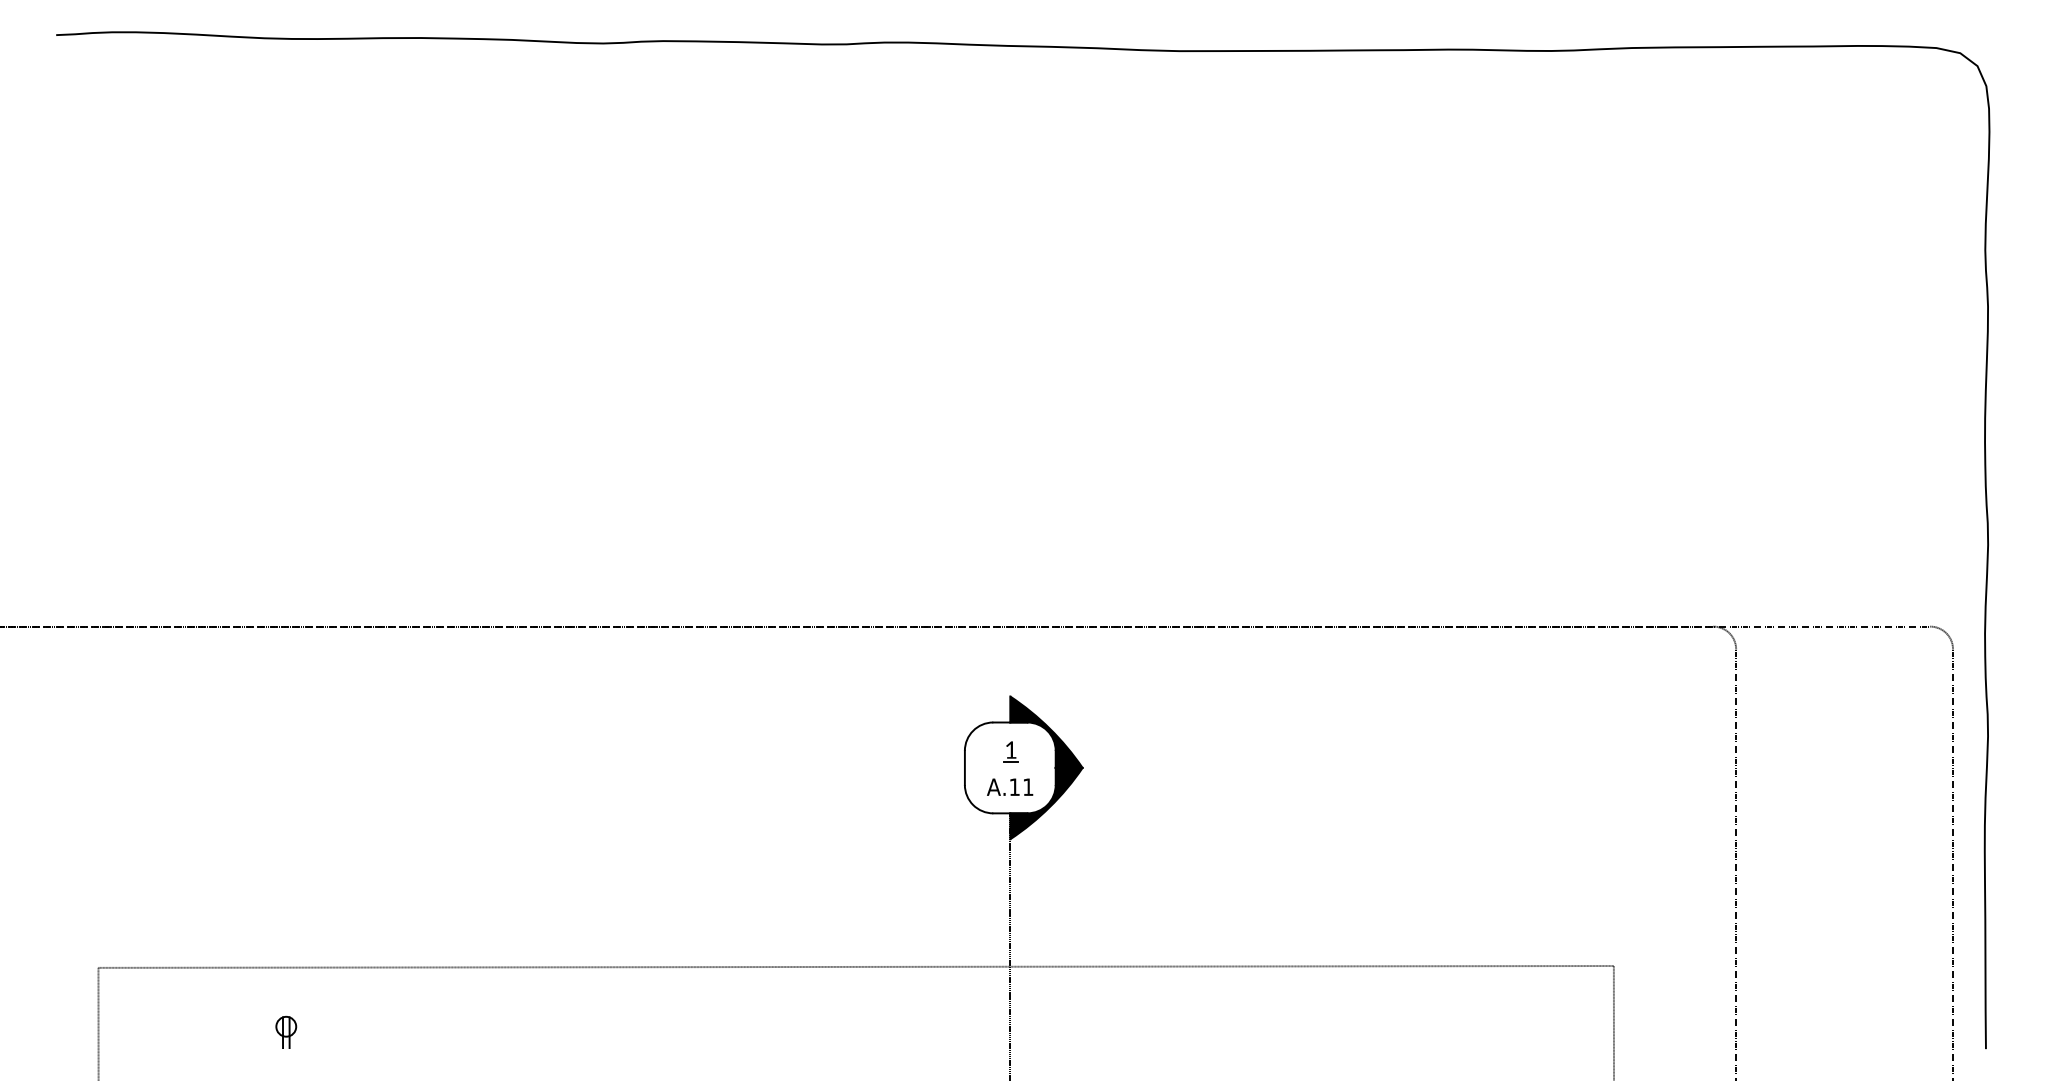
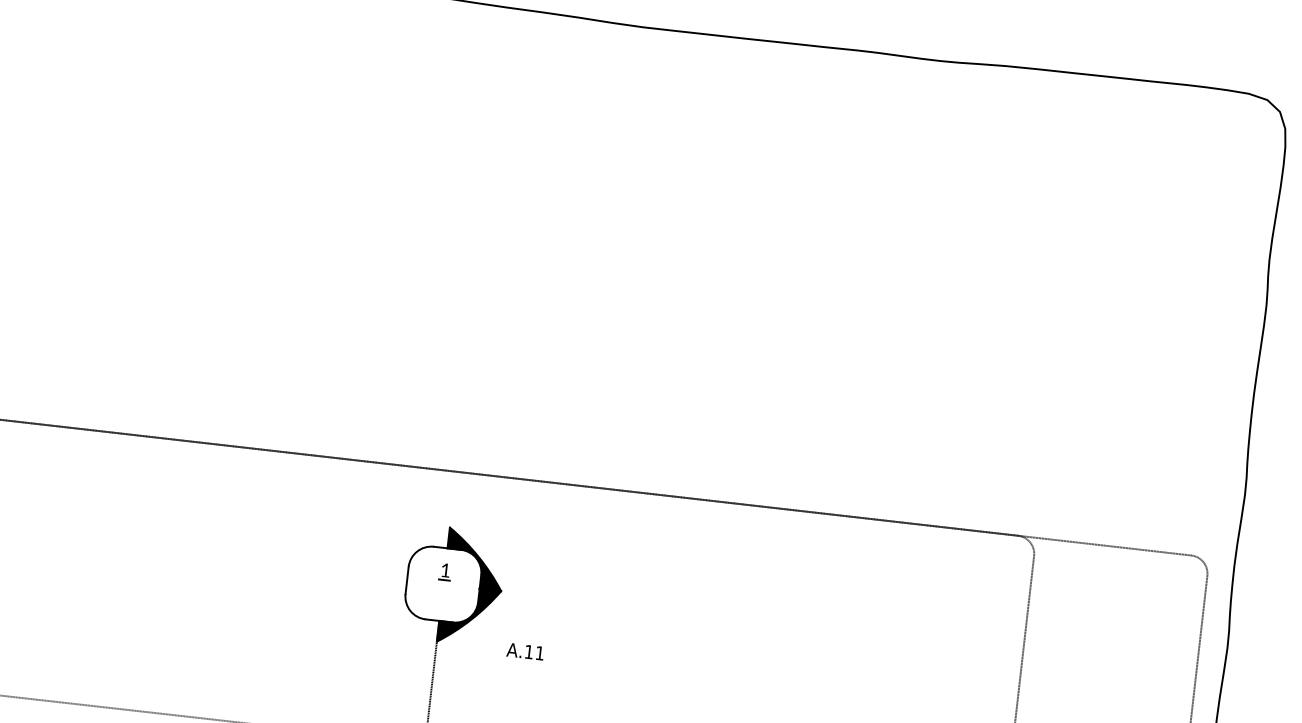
text: (1010, 786) -> (525, 651), moved

